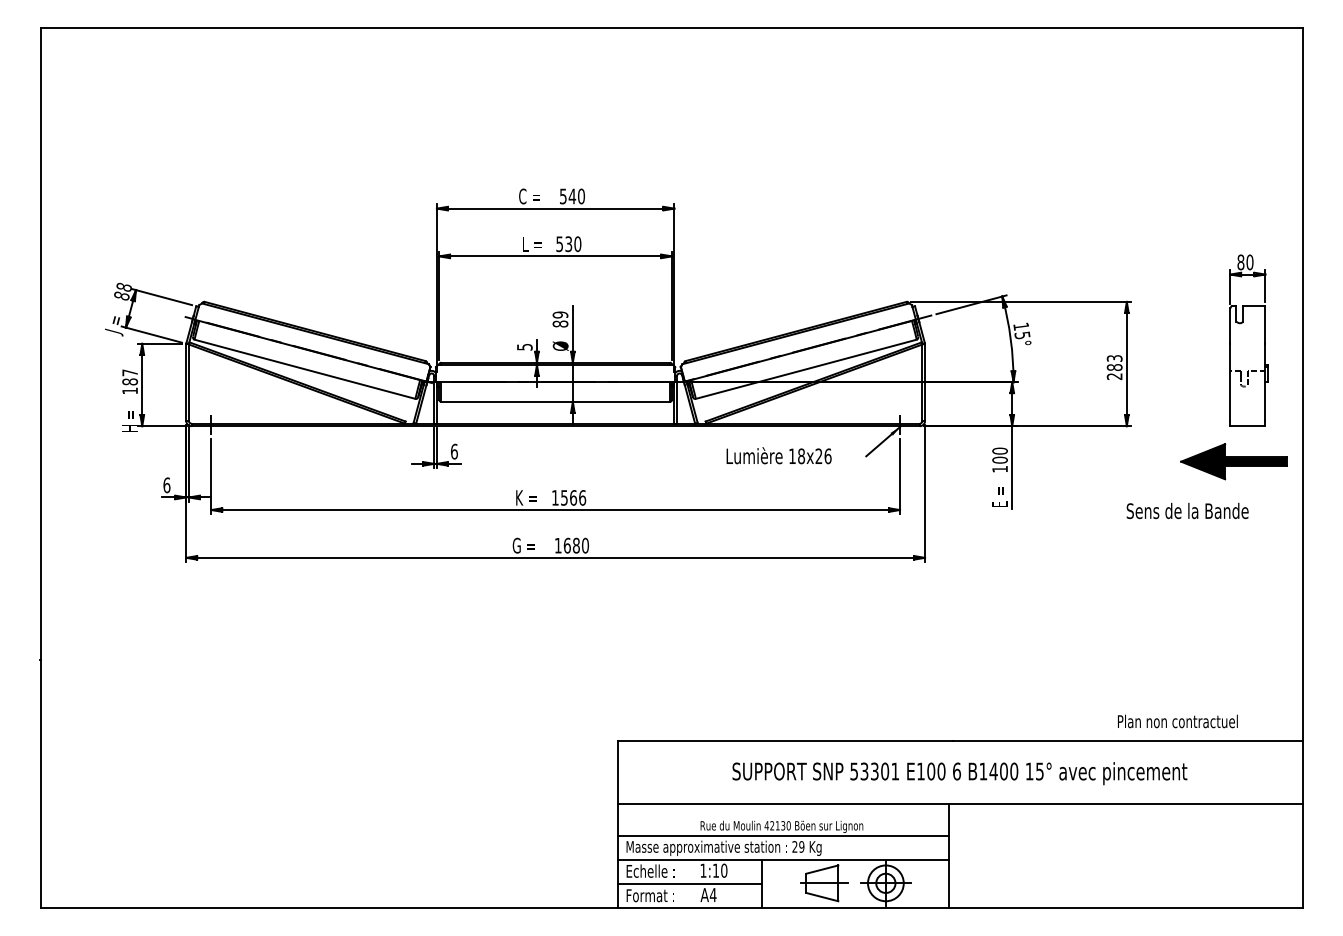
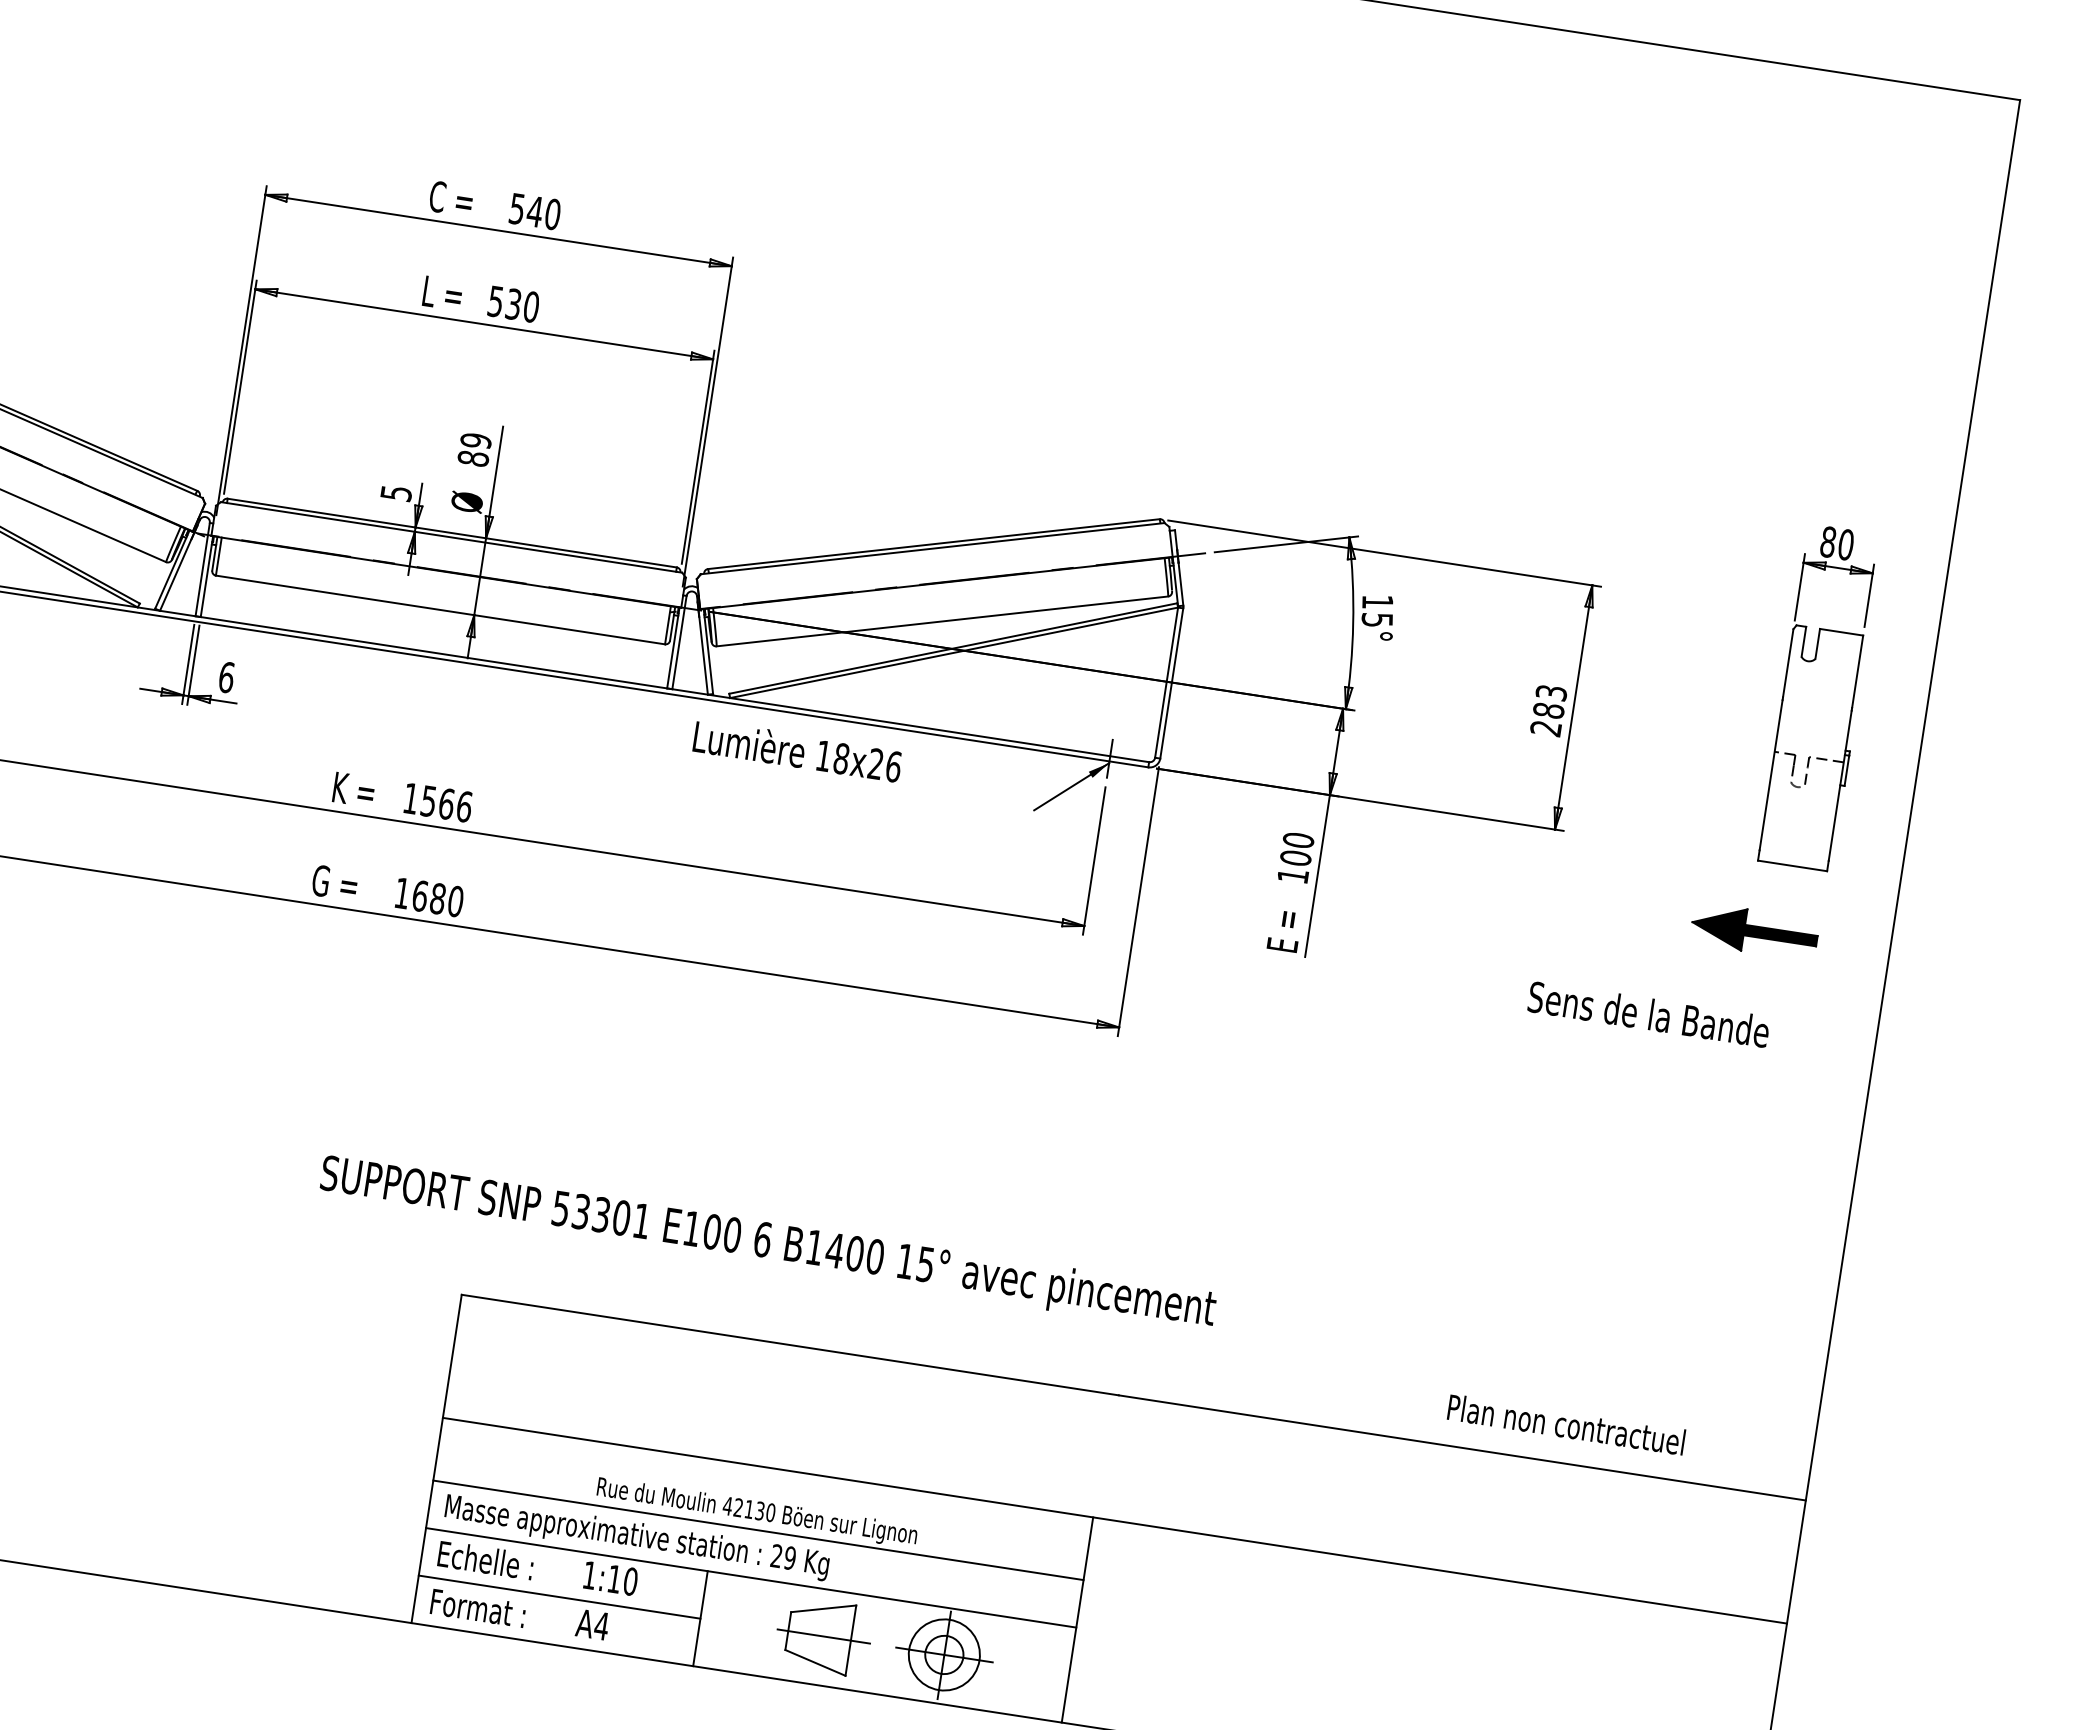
text: (778, 455) -> (796, 750), moved
part: (1233, 461) -> (1753, 930), size x0.6
text: (959, 773) -> (767, 1244), moved

